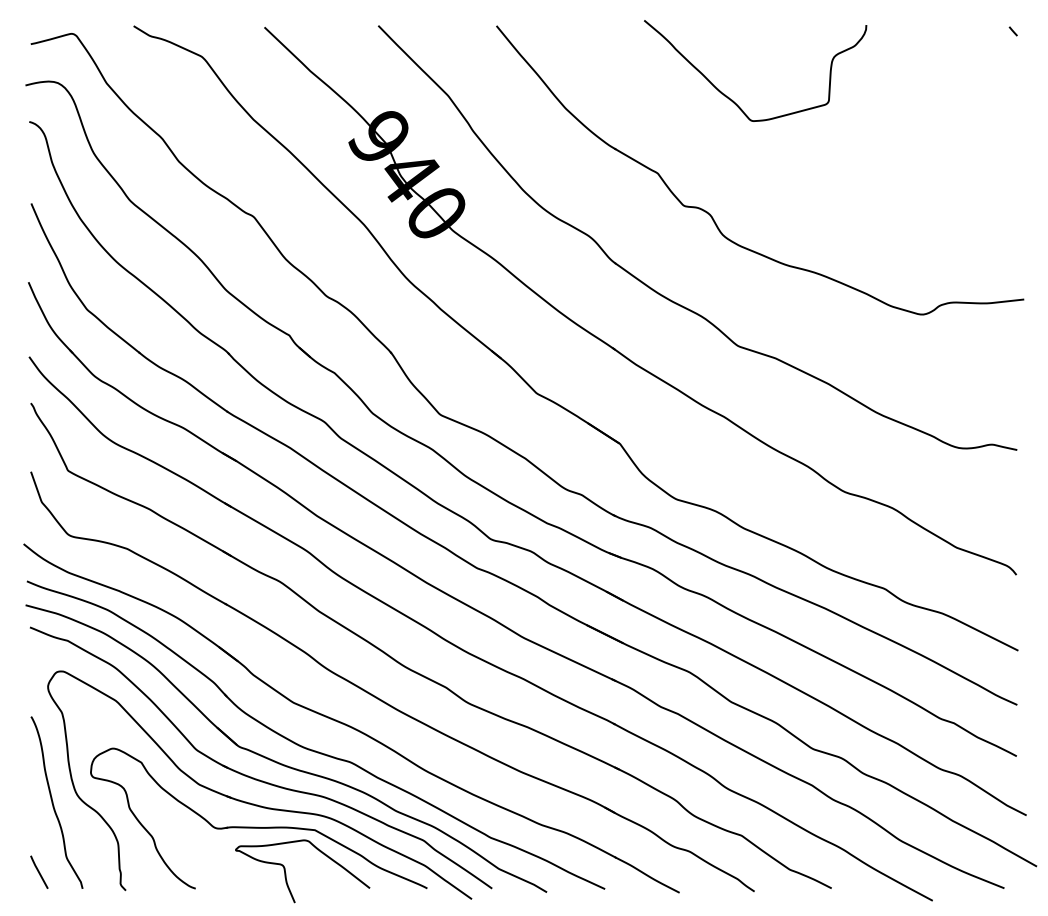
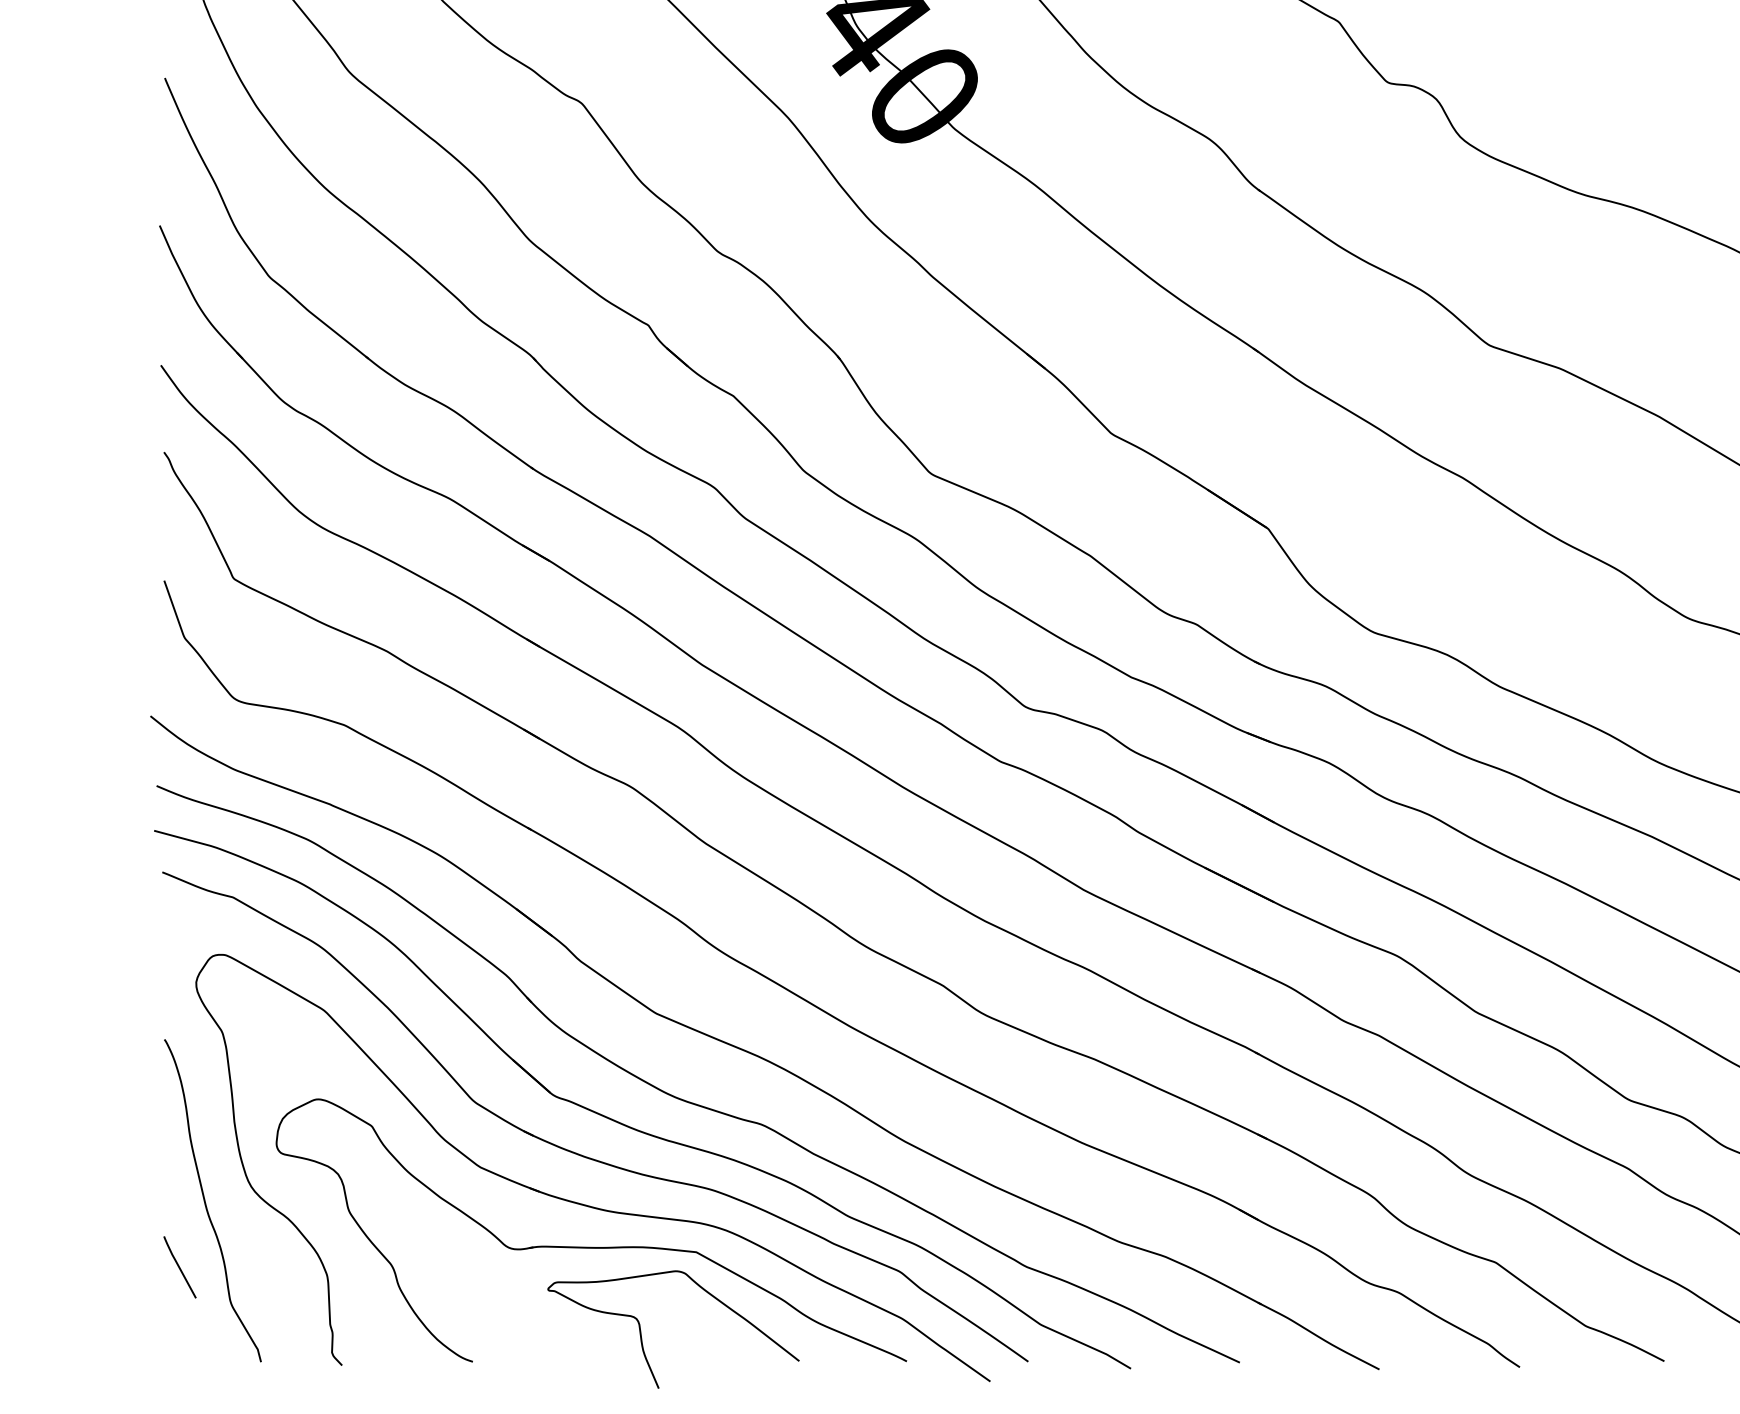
line: (39, 871) -> (180, 1265), moved

